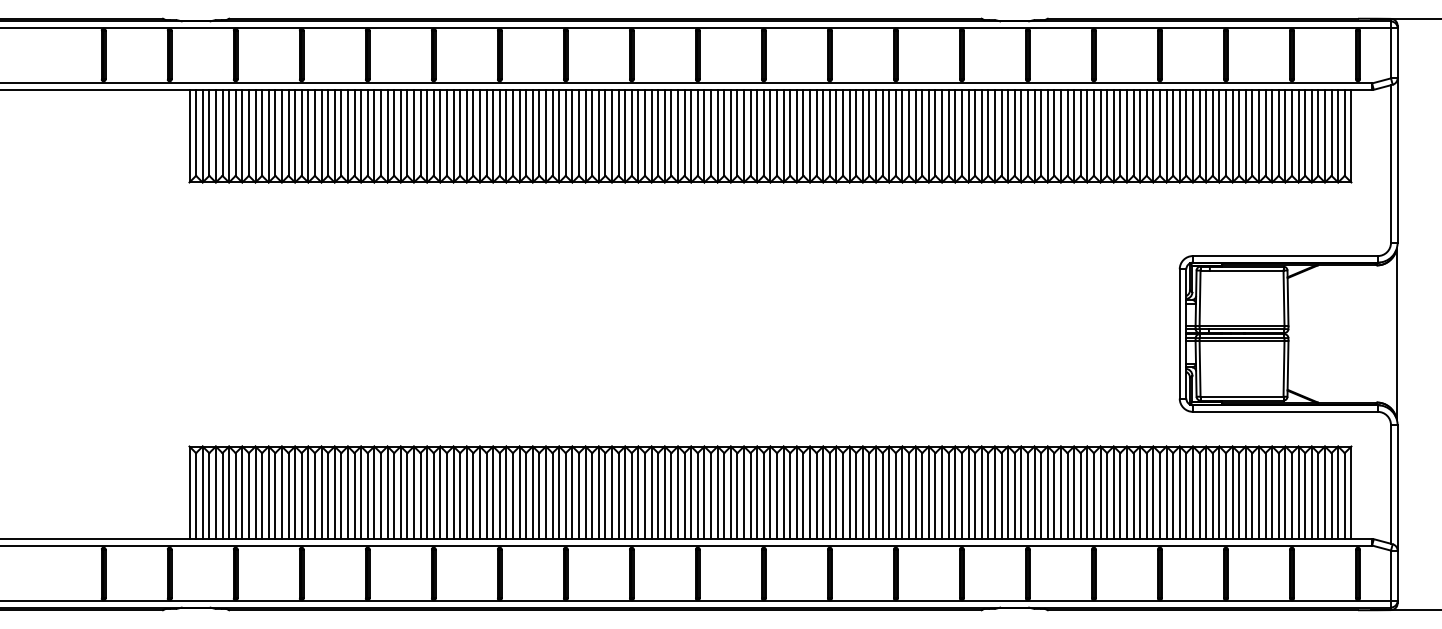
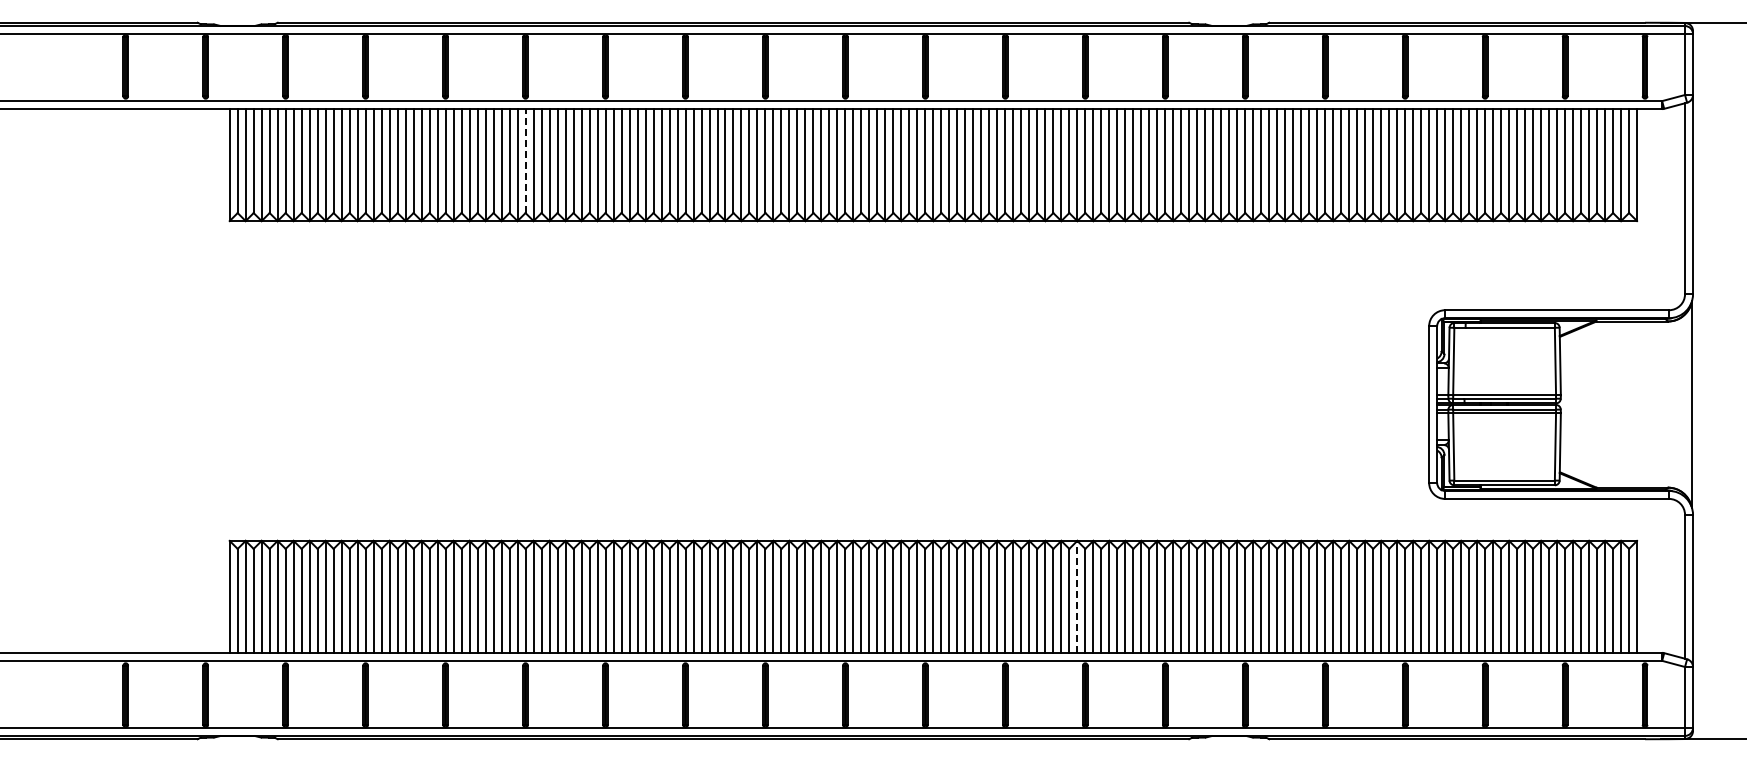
line: (433, 133) -> (525, 161), solid -> dashed
line: (889, 492) -> (1077, 596), solid -> dashed

